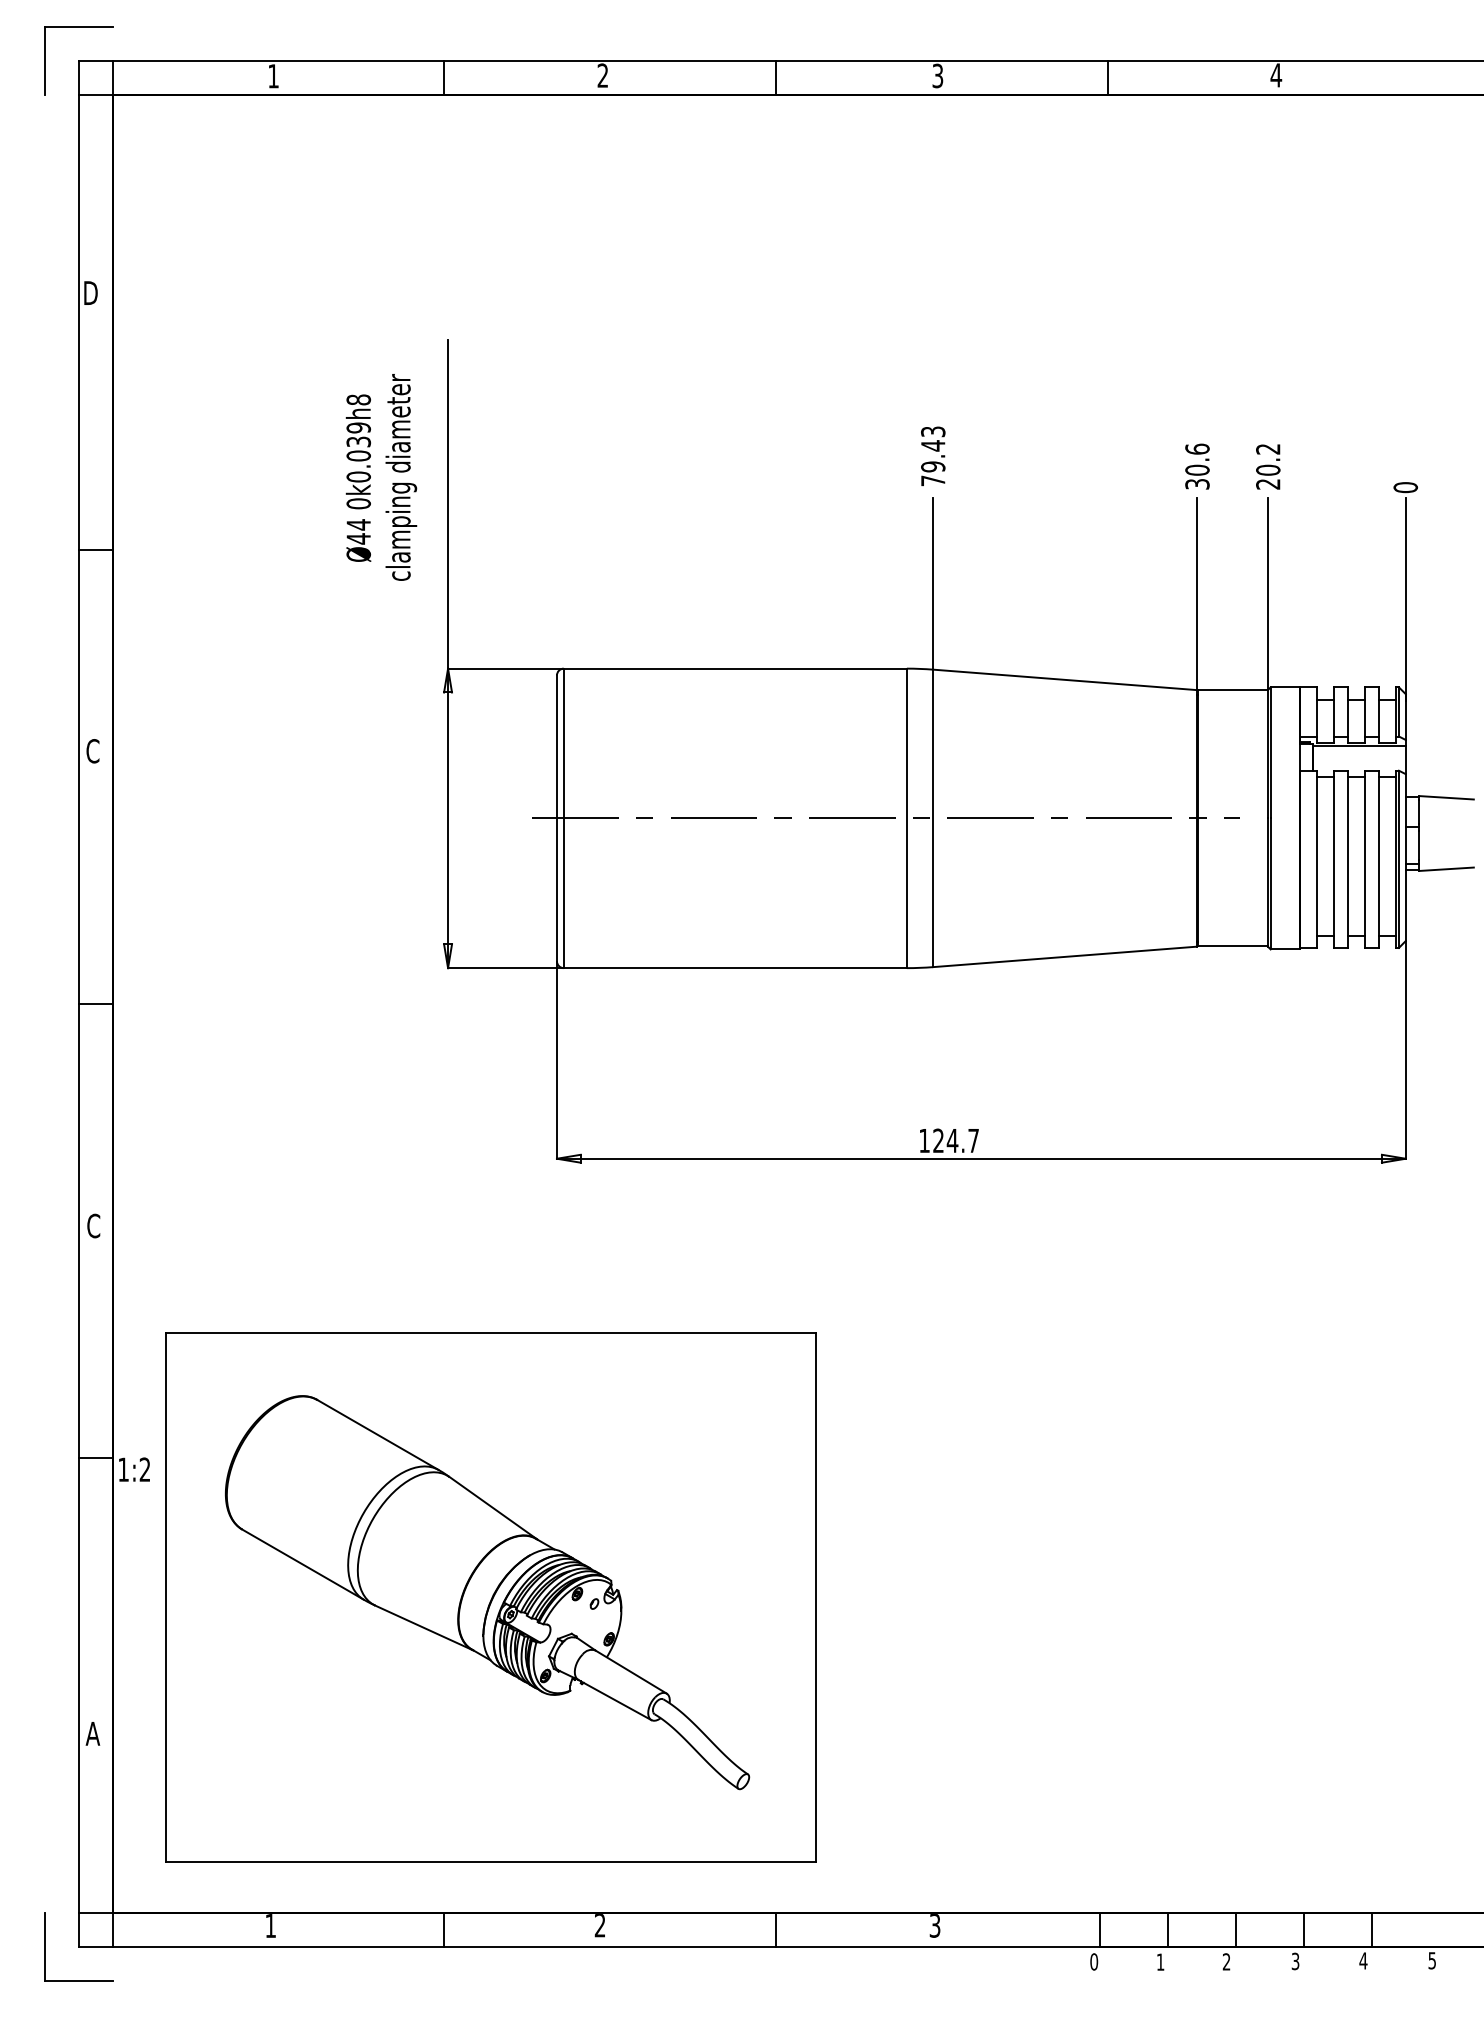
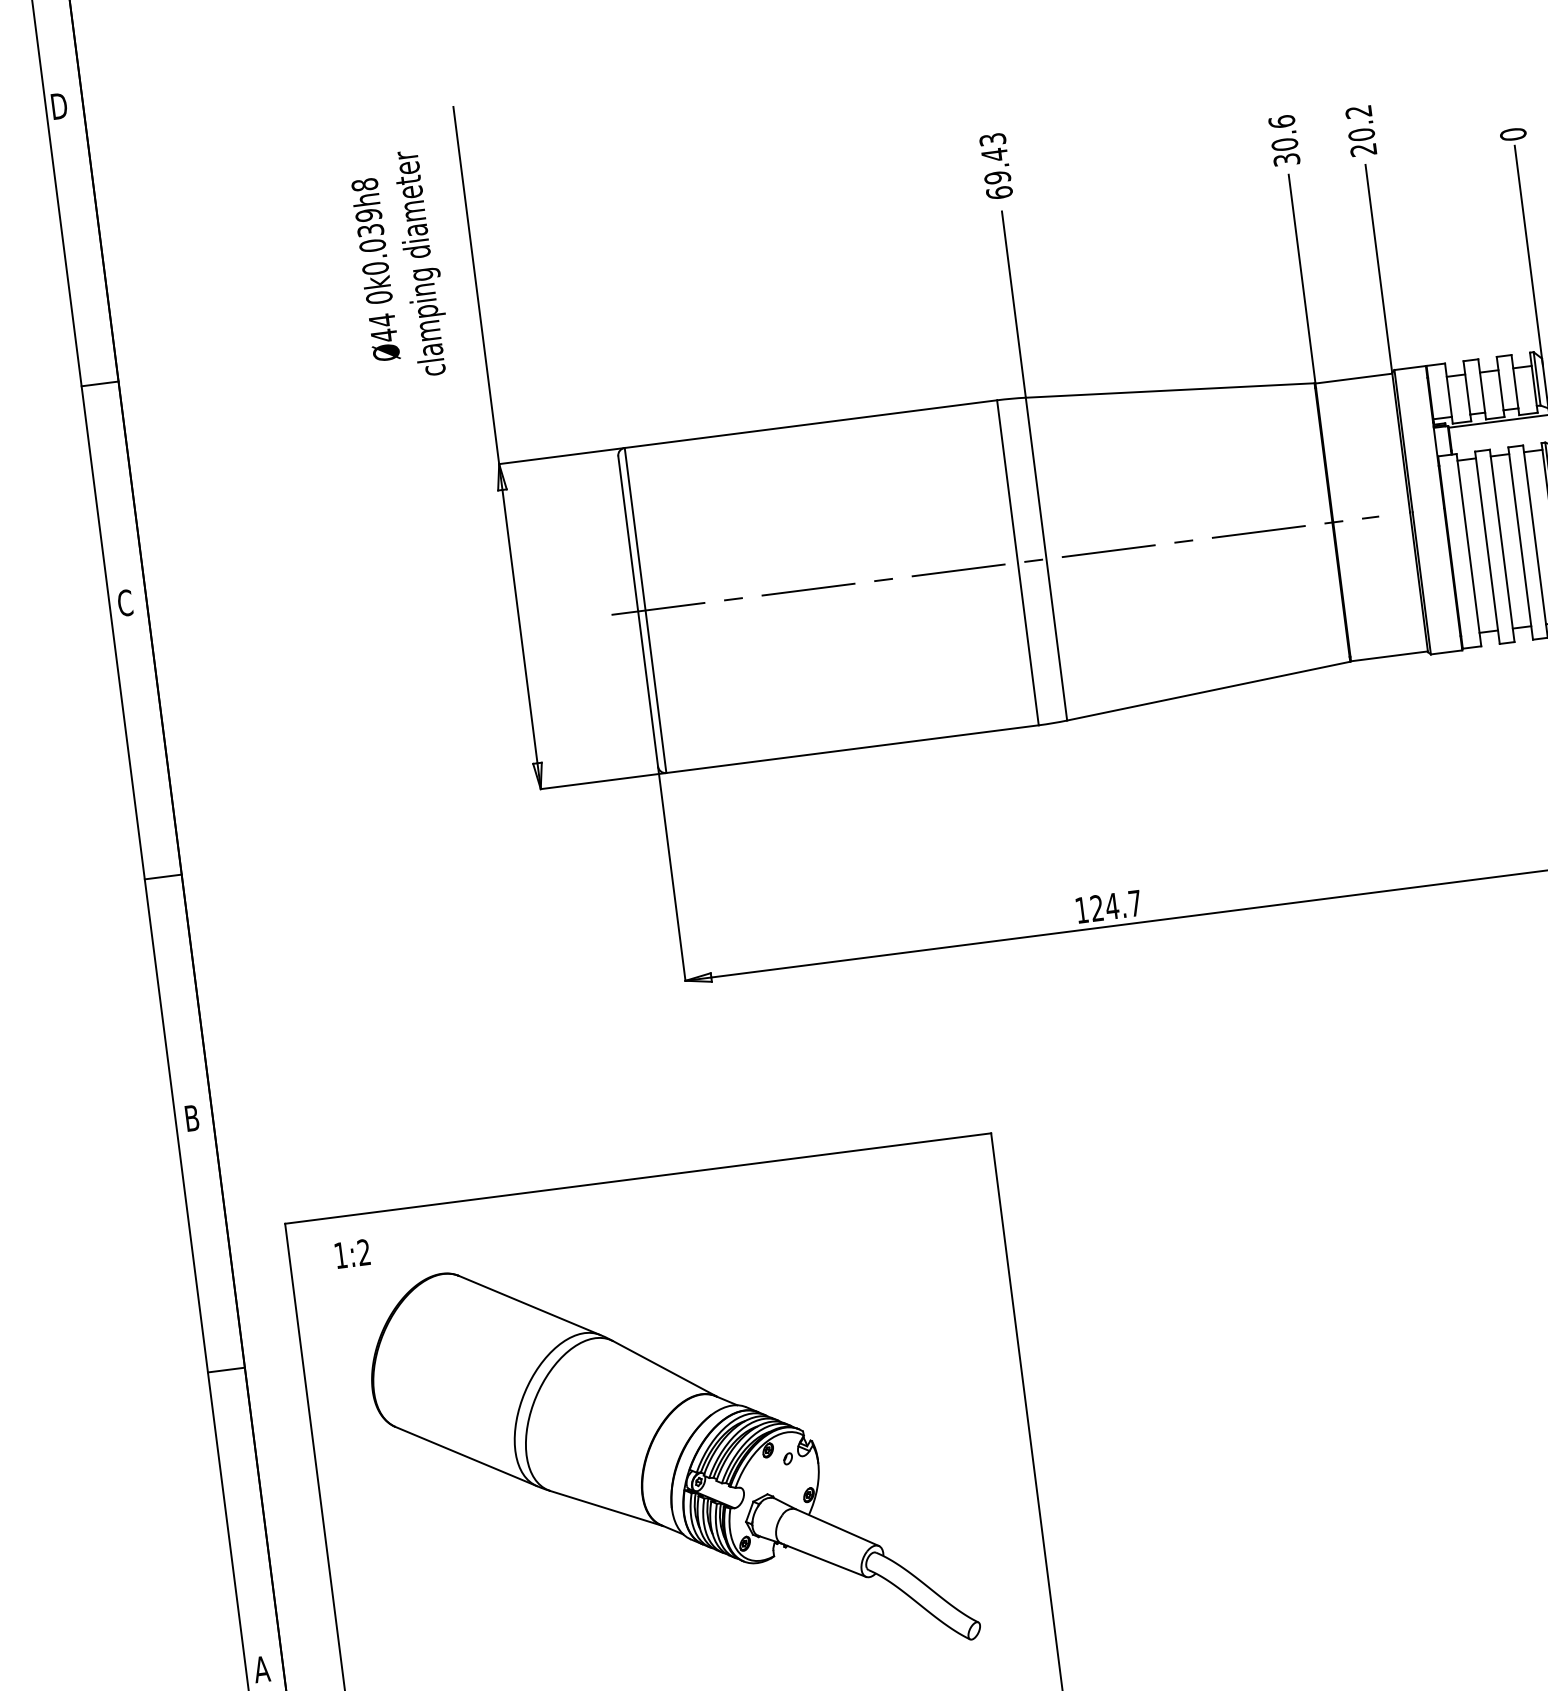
text: (933, 480) -> (999, 192), 79.43 -> 69.43
text: (93, 1225) -> (191, 1117), C -> B
text: (134, 1469) -> (352, 1253), moved

